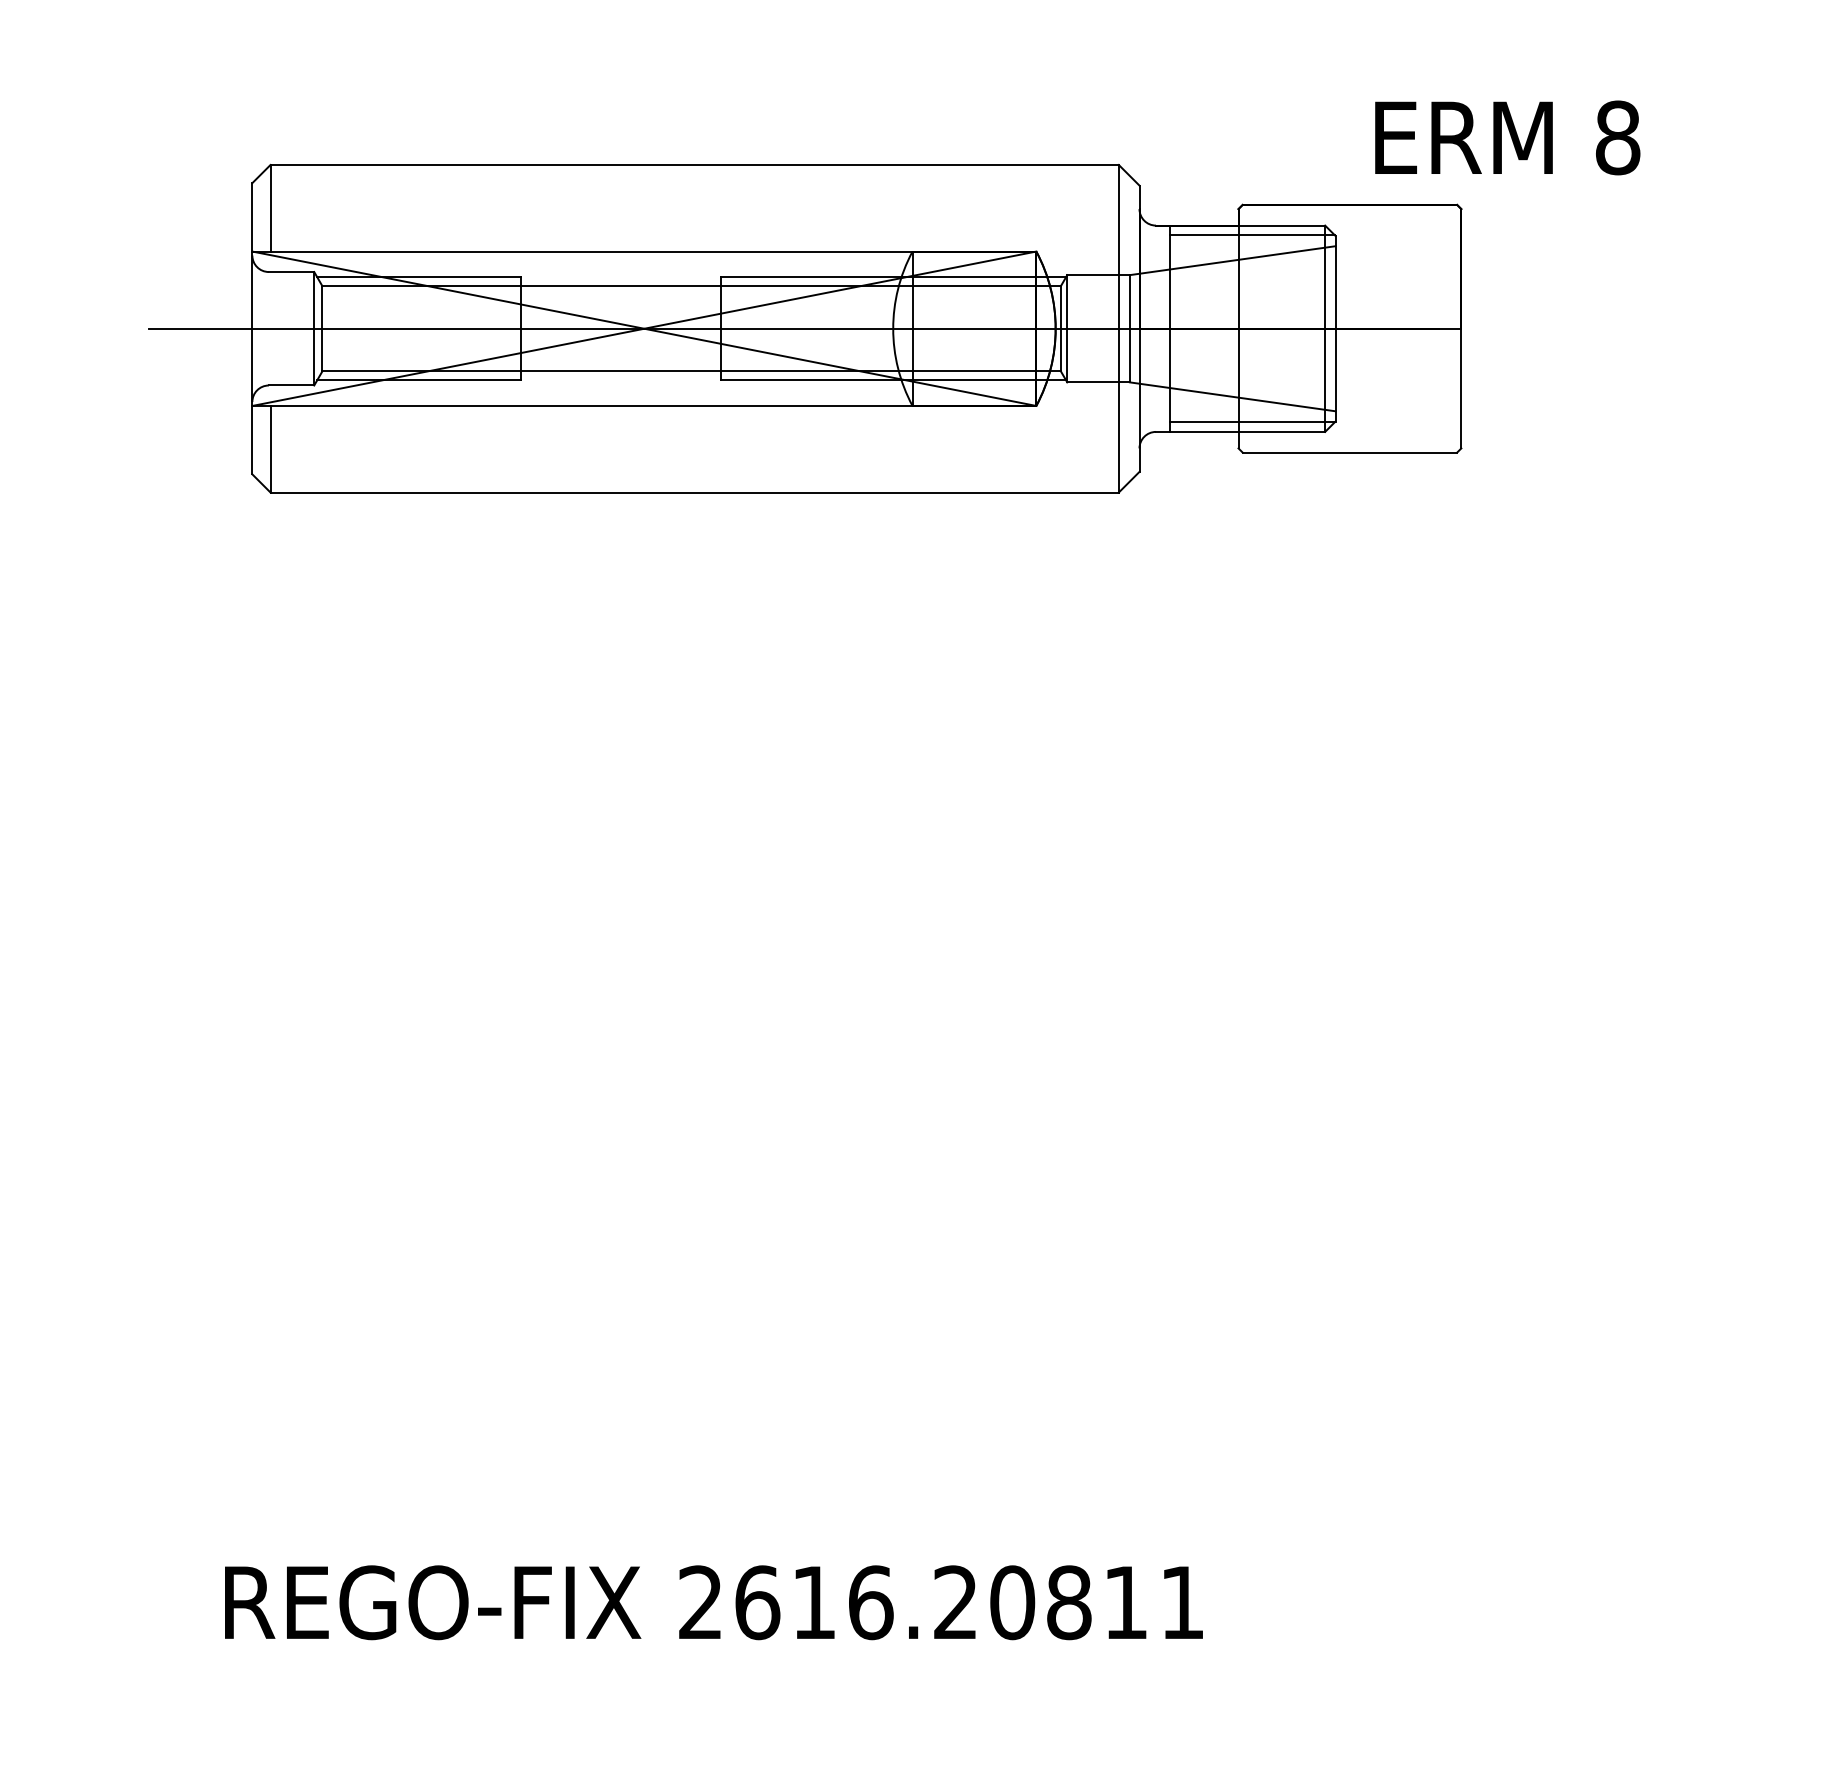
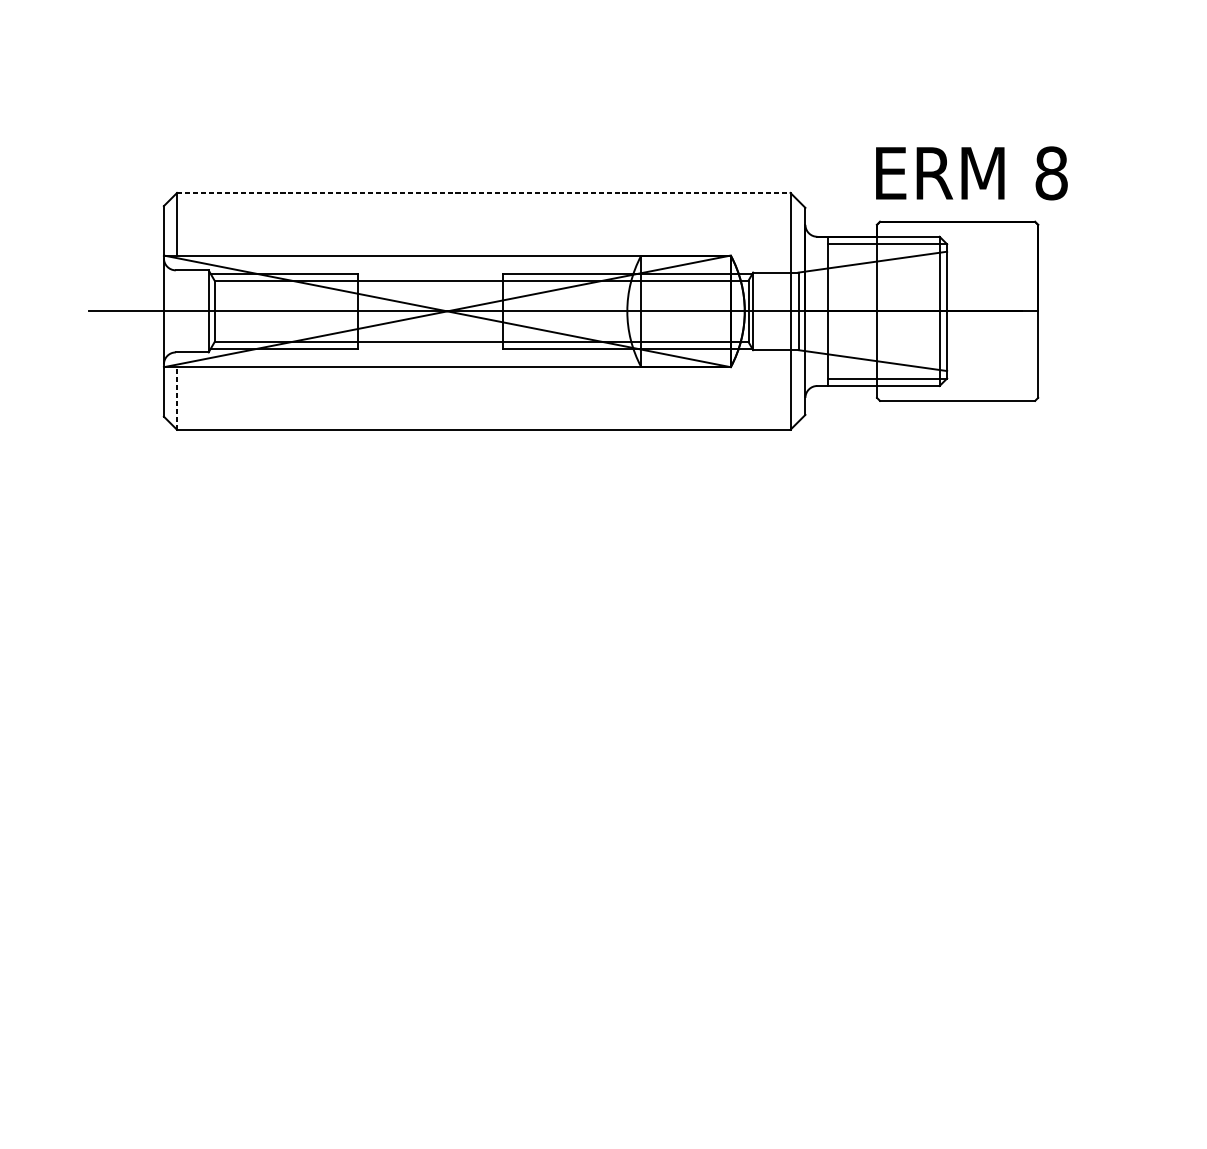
text: (1507, 137) -> (971, 173), moved
line: (695, 165) -> (484, 193), solid -> dashed
line: (270, 448) -> (177, 397), solid -> dashed

